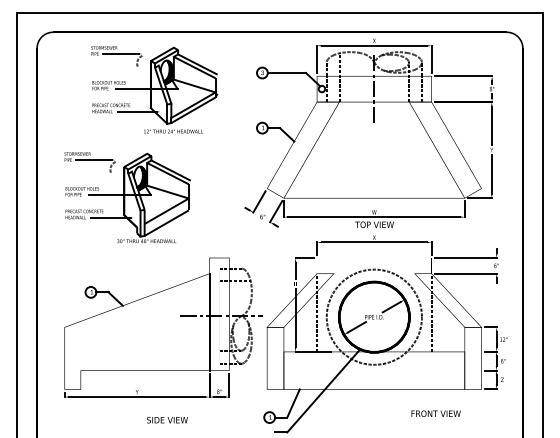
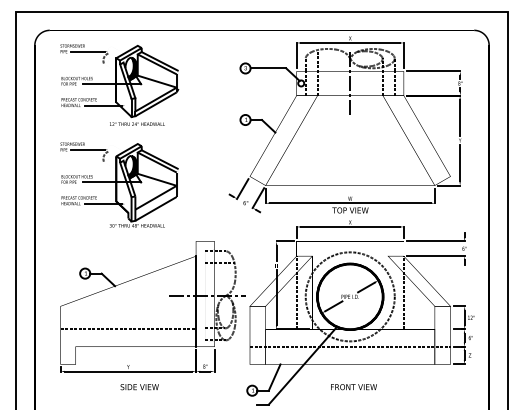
part: (154, 89) -> (119, 84), moved
line: (137, 352) -> (128, 329), added
line: (373, 370) -> (349, 346), added
text: (435, 414) -> (353, 387), moved
text: (167, 420) -> (139, 387), moved

